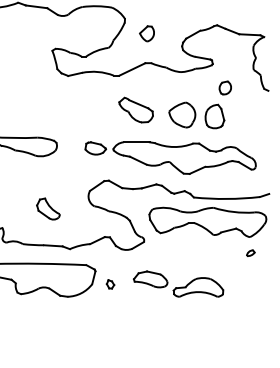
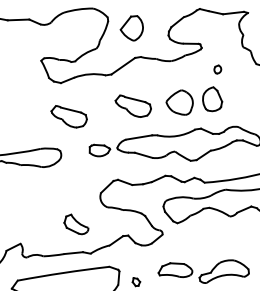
part: (146, 33) -> (131, 28), size x1.6
part: (224, 87) -> (217, 69), size x0.6
part: (70, 109) -> (68, 115), added
part: (48, 208) -> (76, 223), moved

